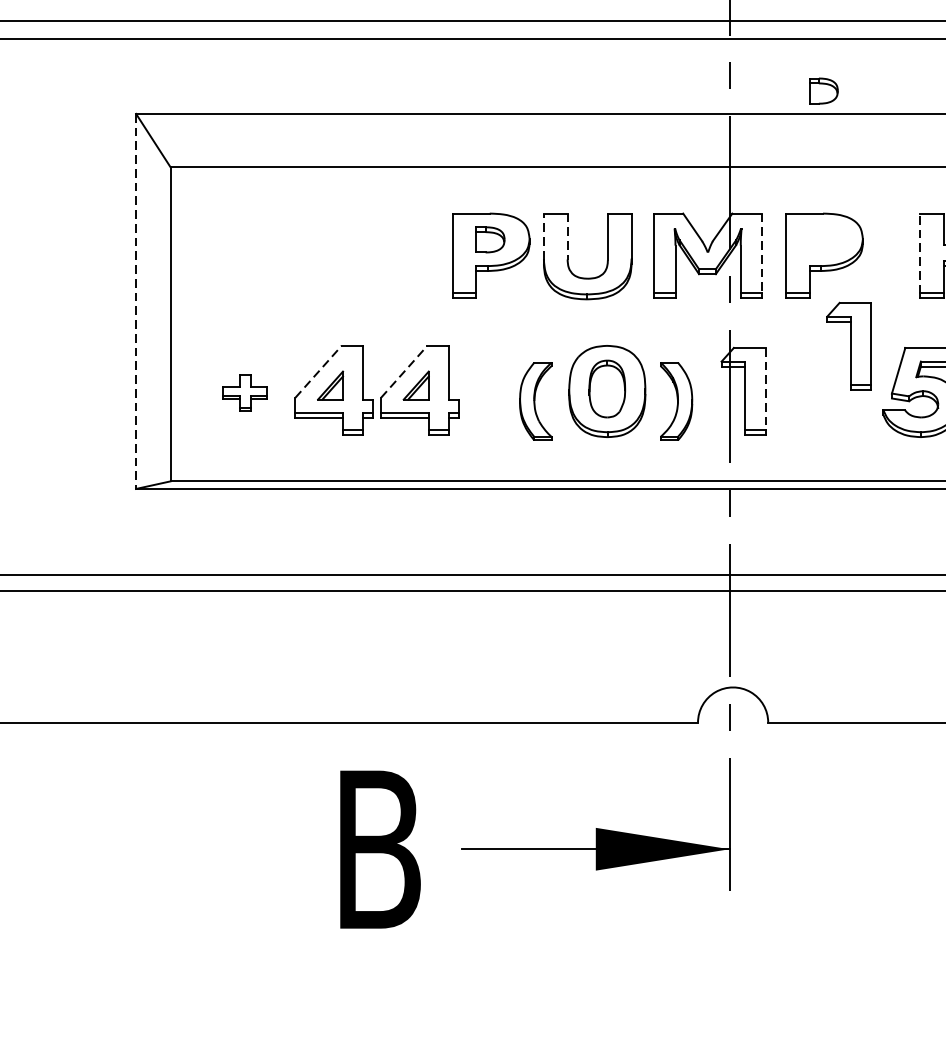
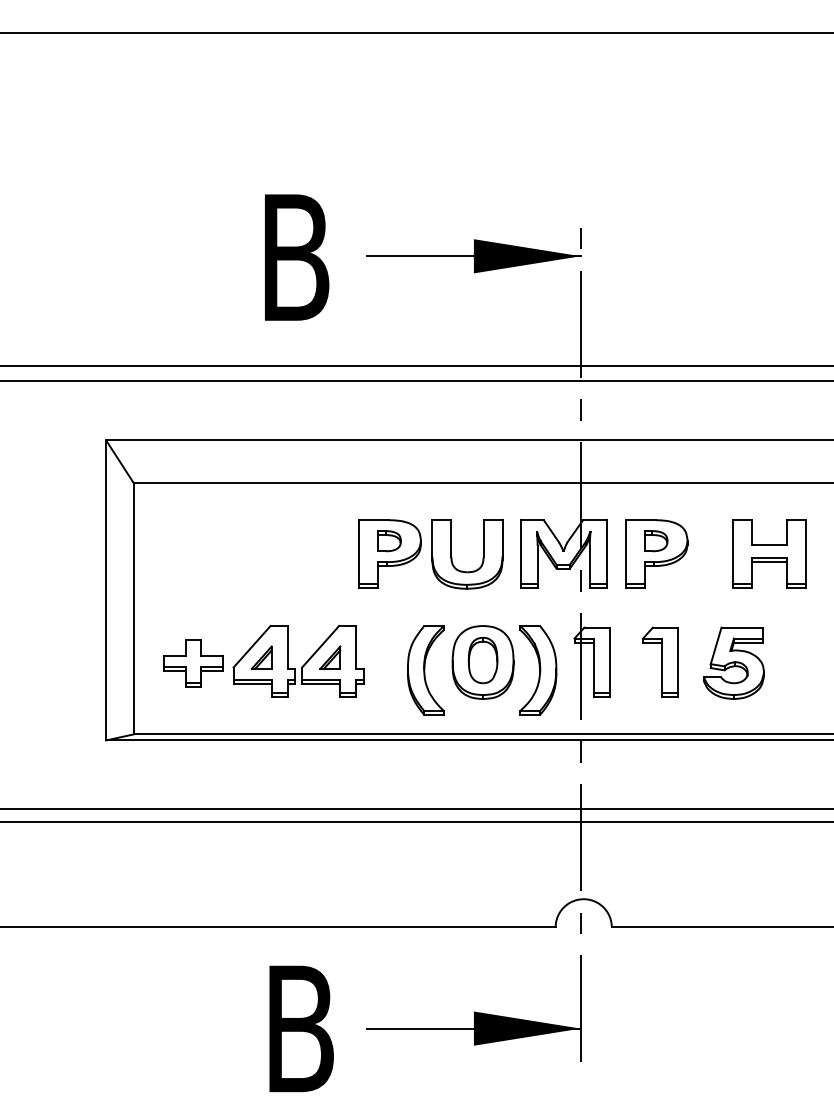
part: (824, 91) -> (656, 541), moved
line: (544, 236) -> (432, 538), dashed -> solid
line: (567, 237) -> (451, 539), dashed -> solid
line: (761, 253) -> (606, 552), dashed -> solid
line: (920, 253) -> (733, 552), dashed -> solid
line: (136, 301) -> (106, 590), dashed -> solid
part: (849, 345) -> (660, 661), moved
line: (319, 371) -> (252, 646), dashed -> solid
line: (404, 371) -> (320, 646), dashed -> solid
line: (765, 389) -> (609, 660), dashed -> solid
part: (245, 392) -> (193, 663), size x1.67
part: (535, 401) -> (425, 670), size x1.43
part: (676, 401) -> (538, 670), size x1.43

